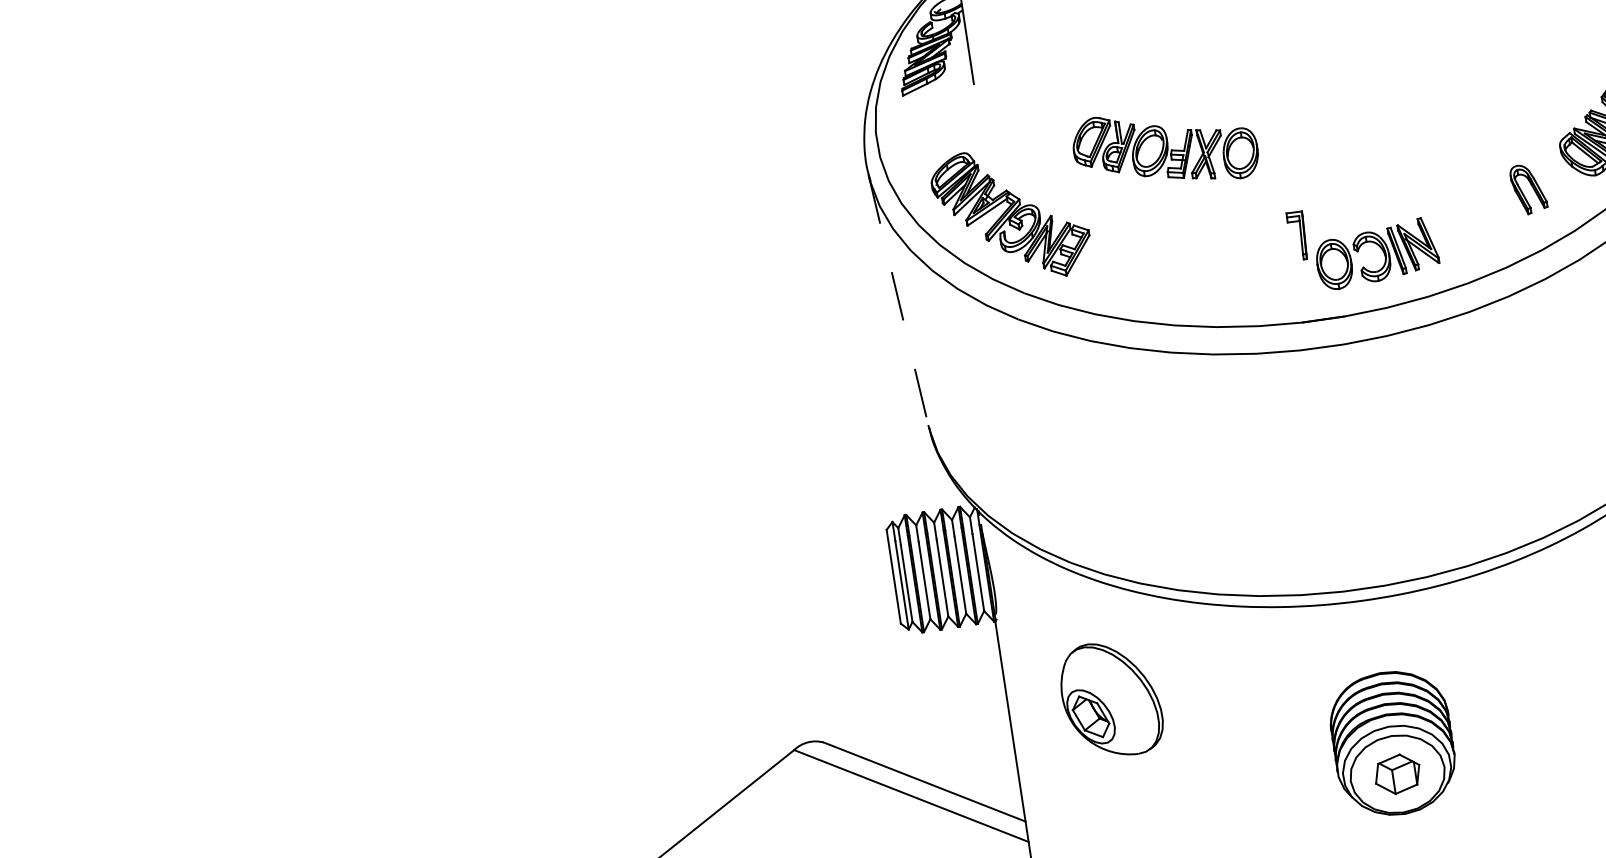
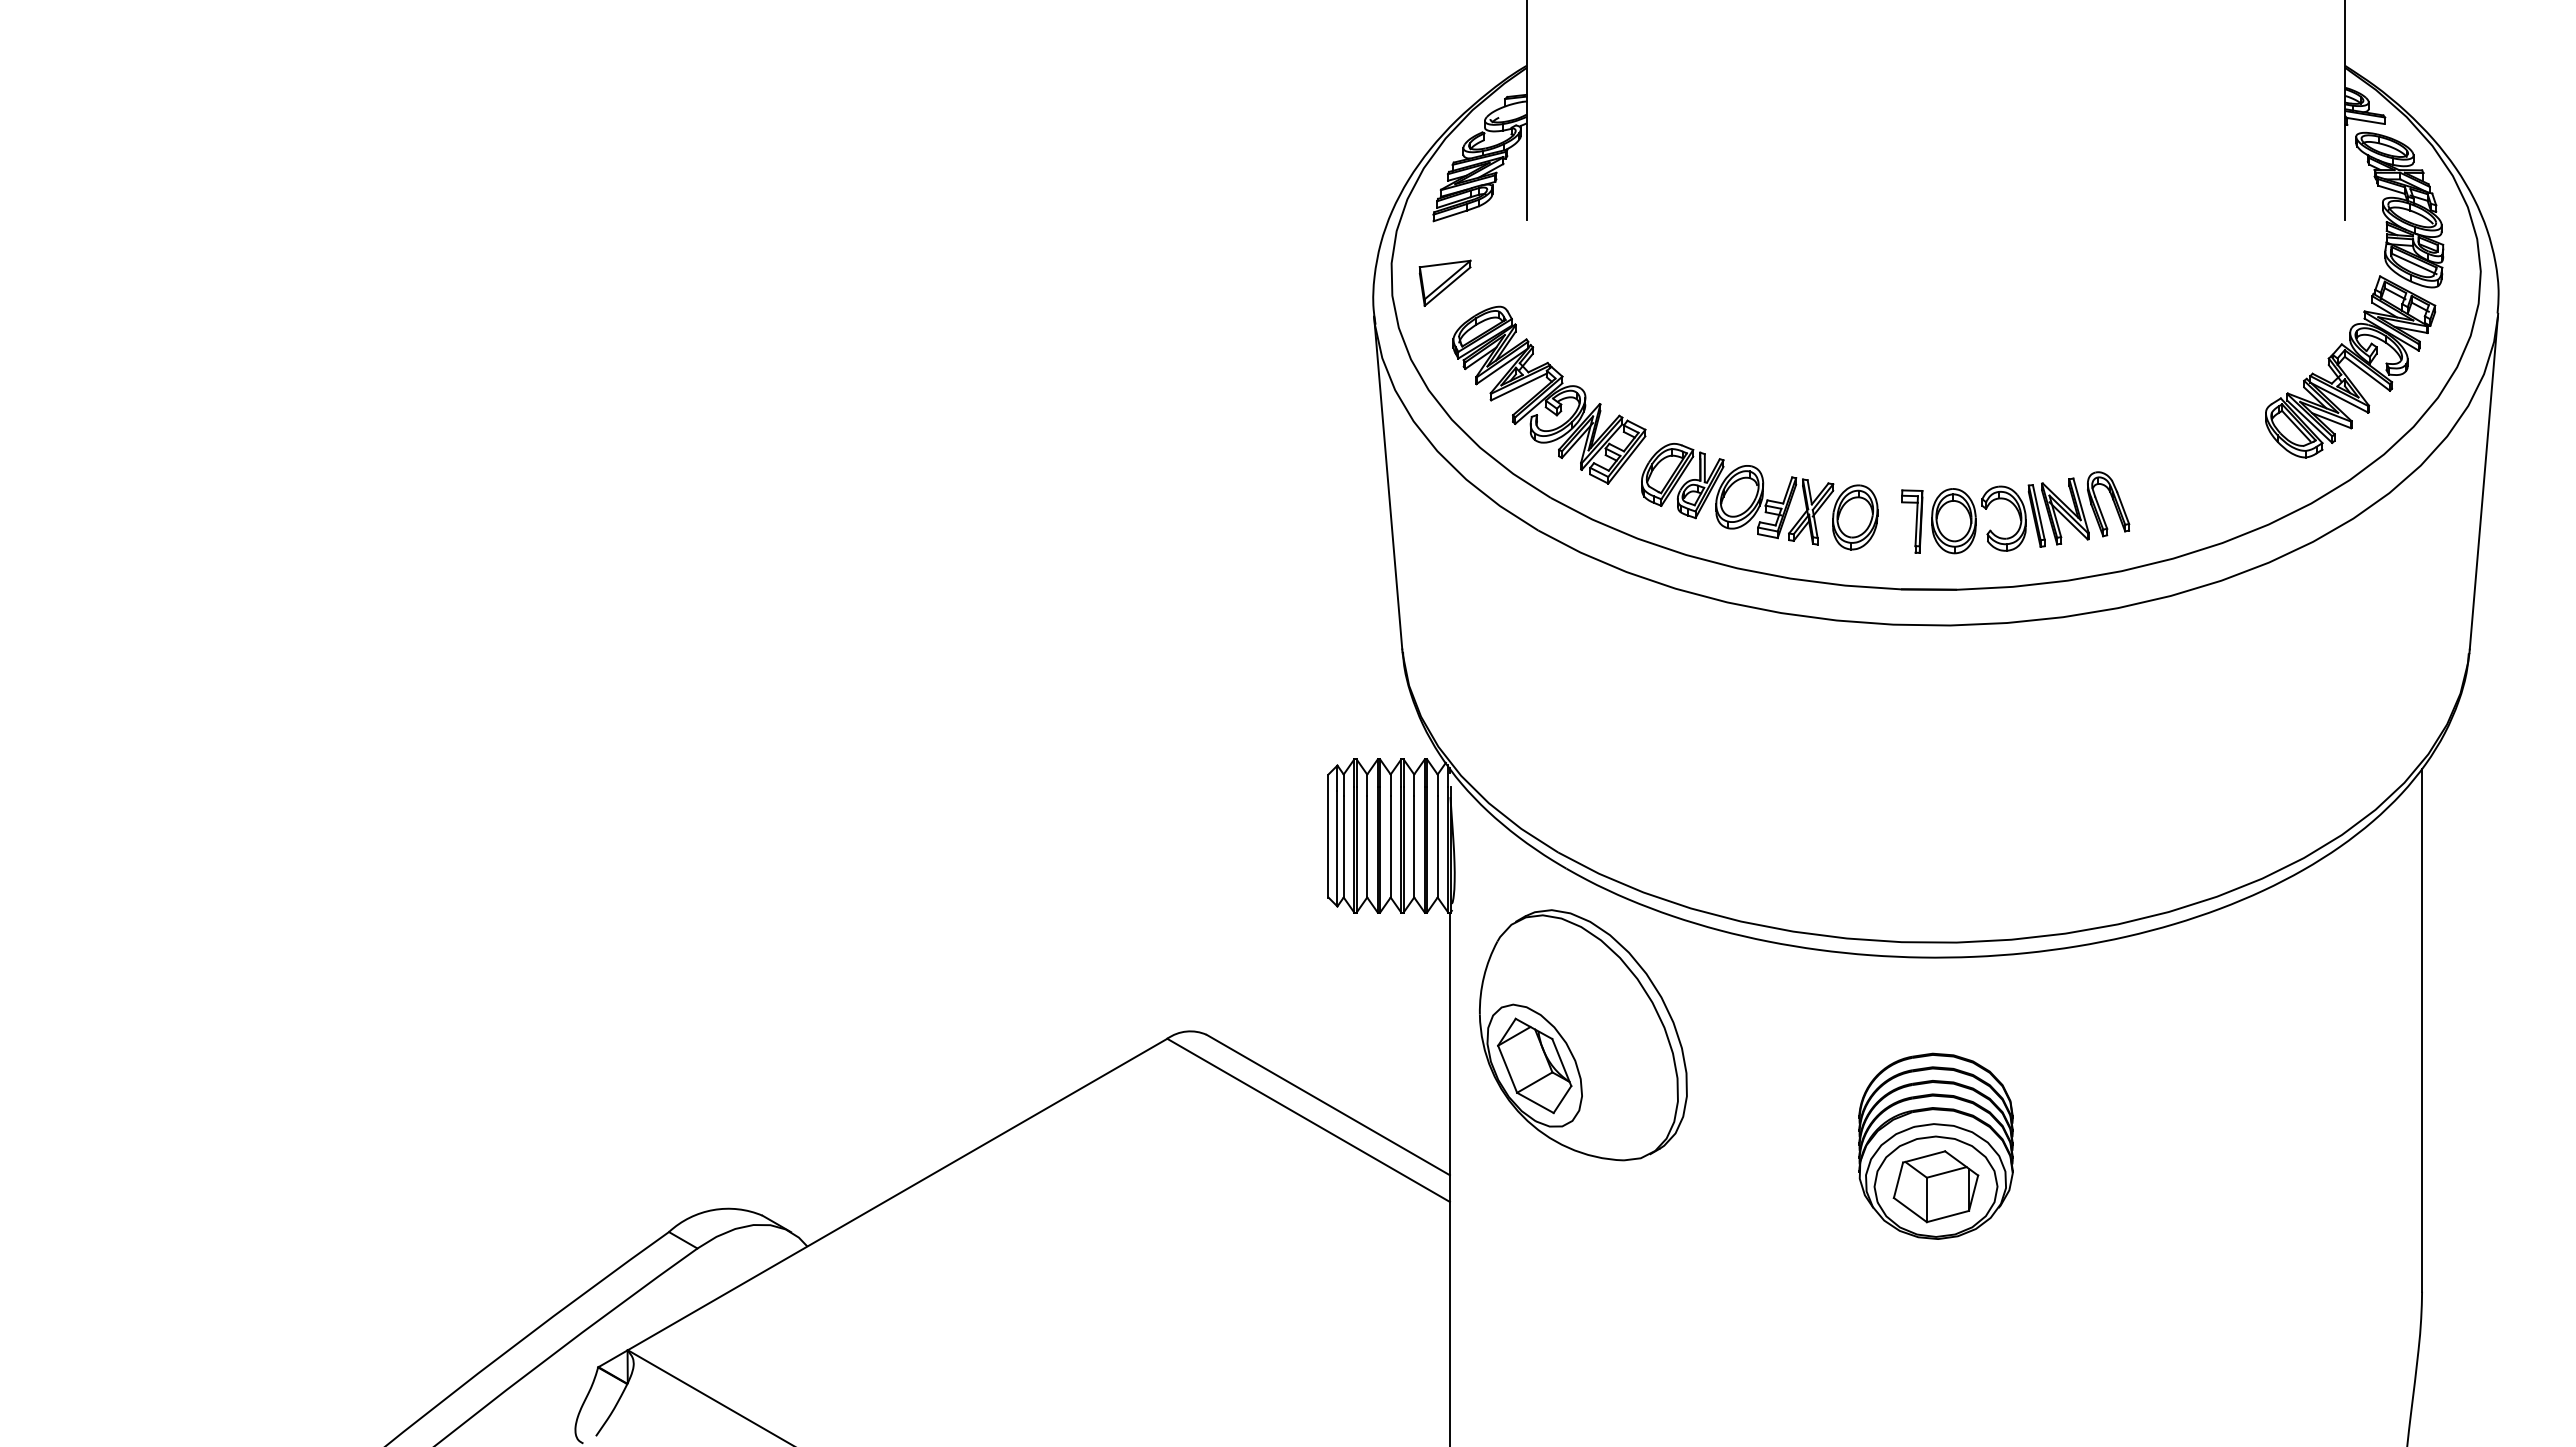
part: (918, 141) -> (1444, 282), added
part: (1165, 148) -> (1759, 496), moved
part: (1528, 189) -> (2108, 504), moved
part: (1297, 235) -> (1912, 521), moved
line: (898, 300) -> (1388, 483), dashed -> solid
part: (1111, 699) -> (1583, 1035), size x1.67
part: (1397, 774) -> (1935, 1186), size x1.43

